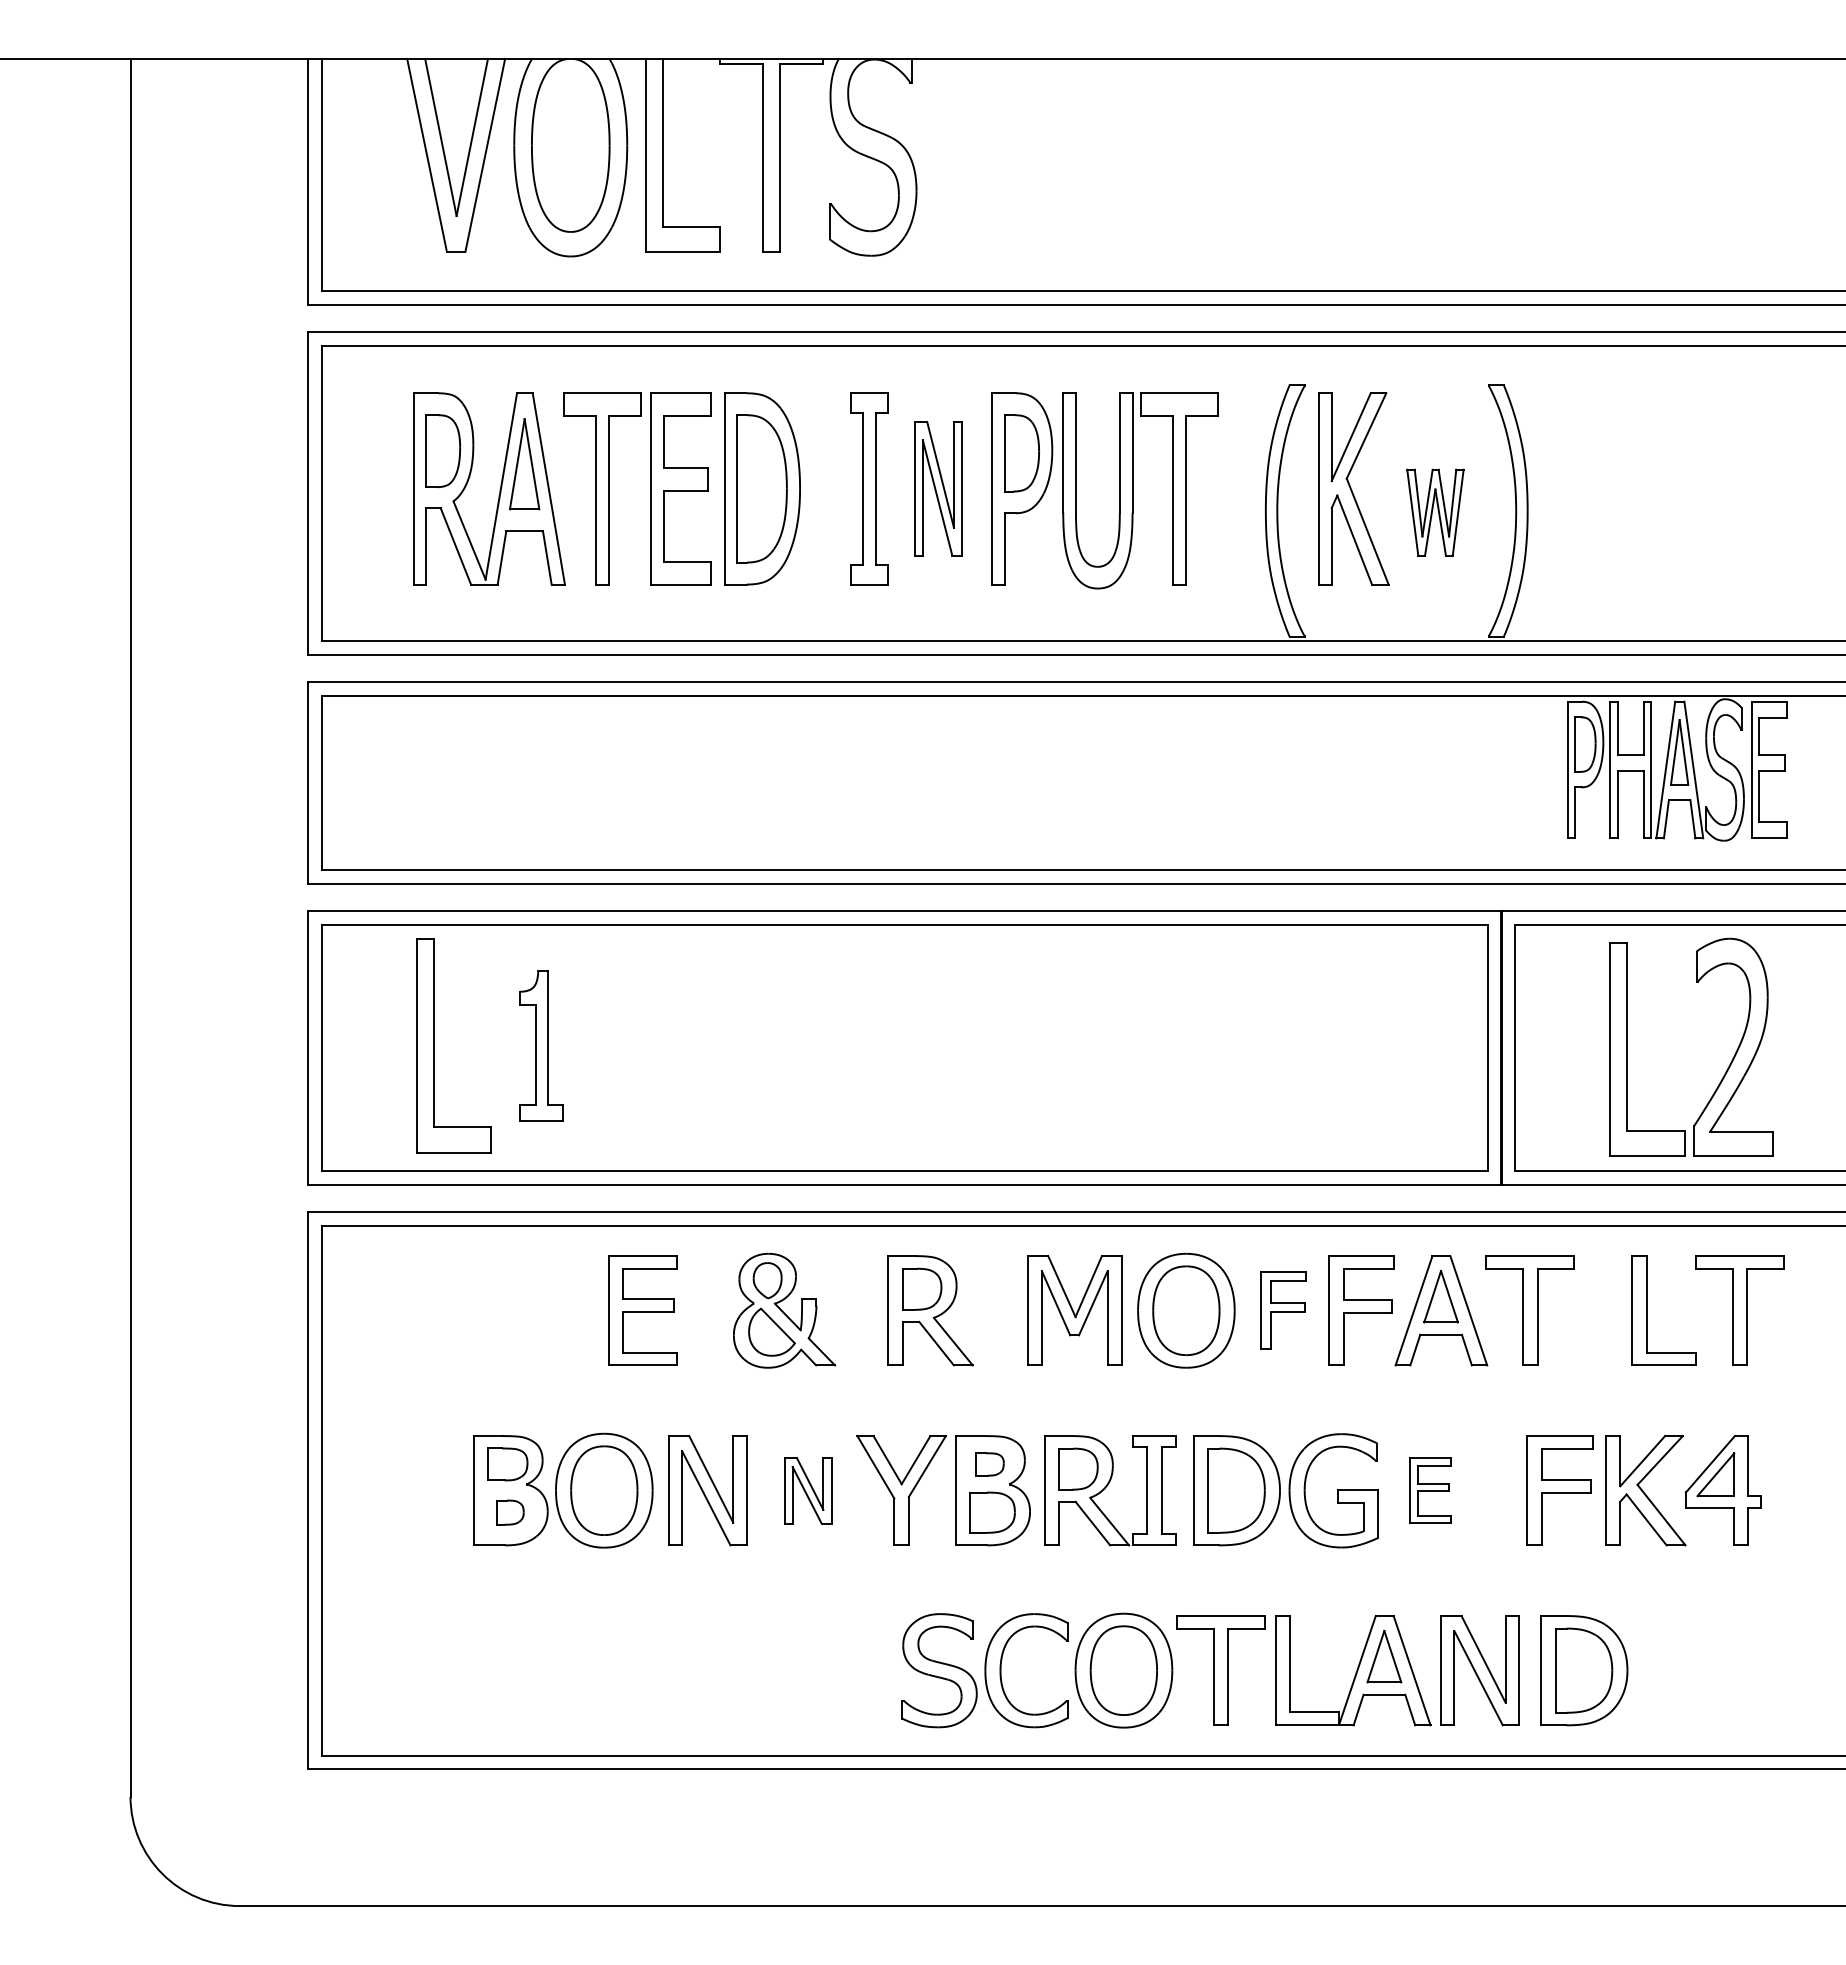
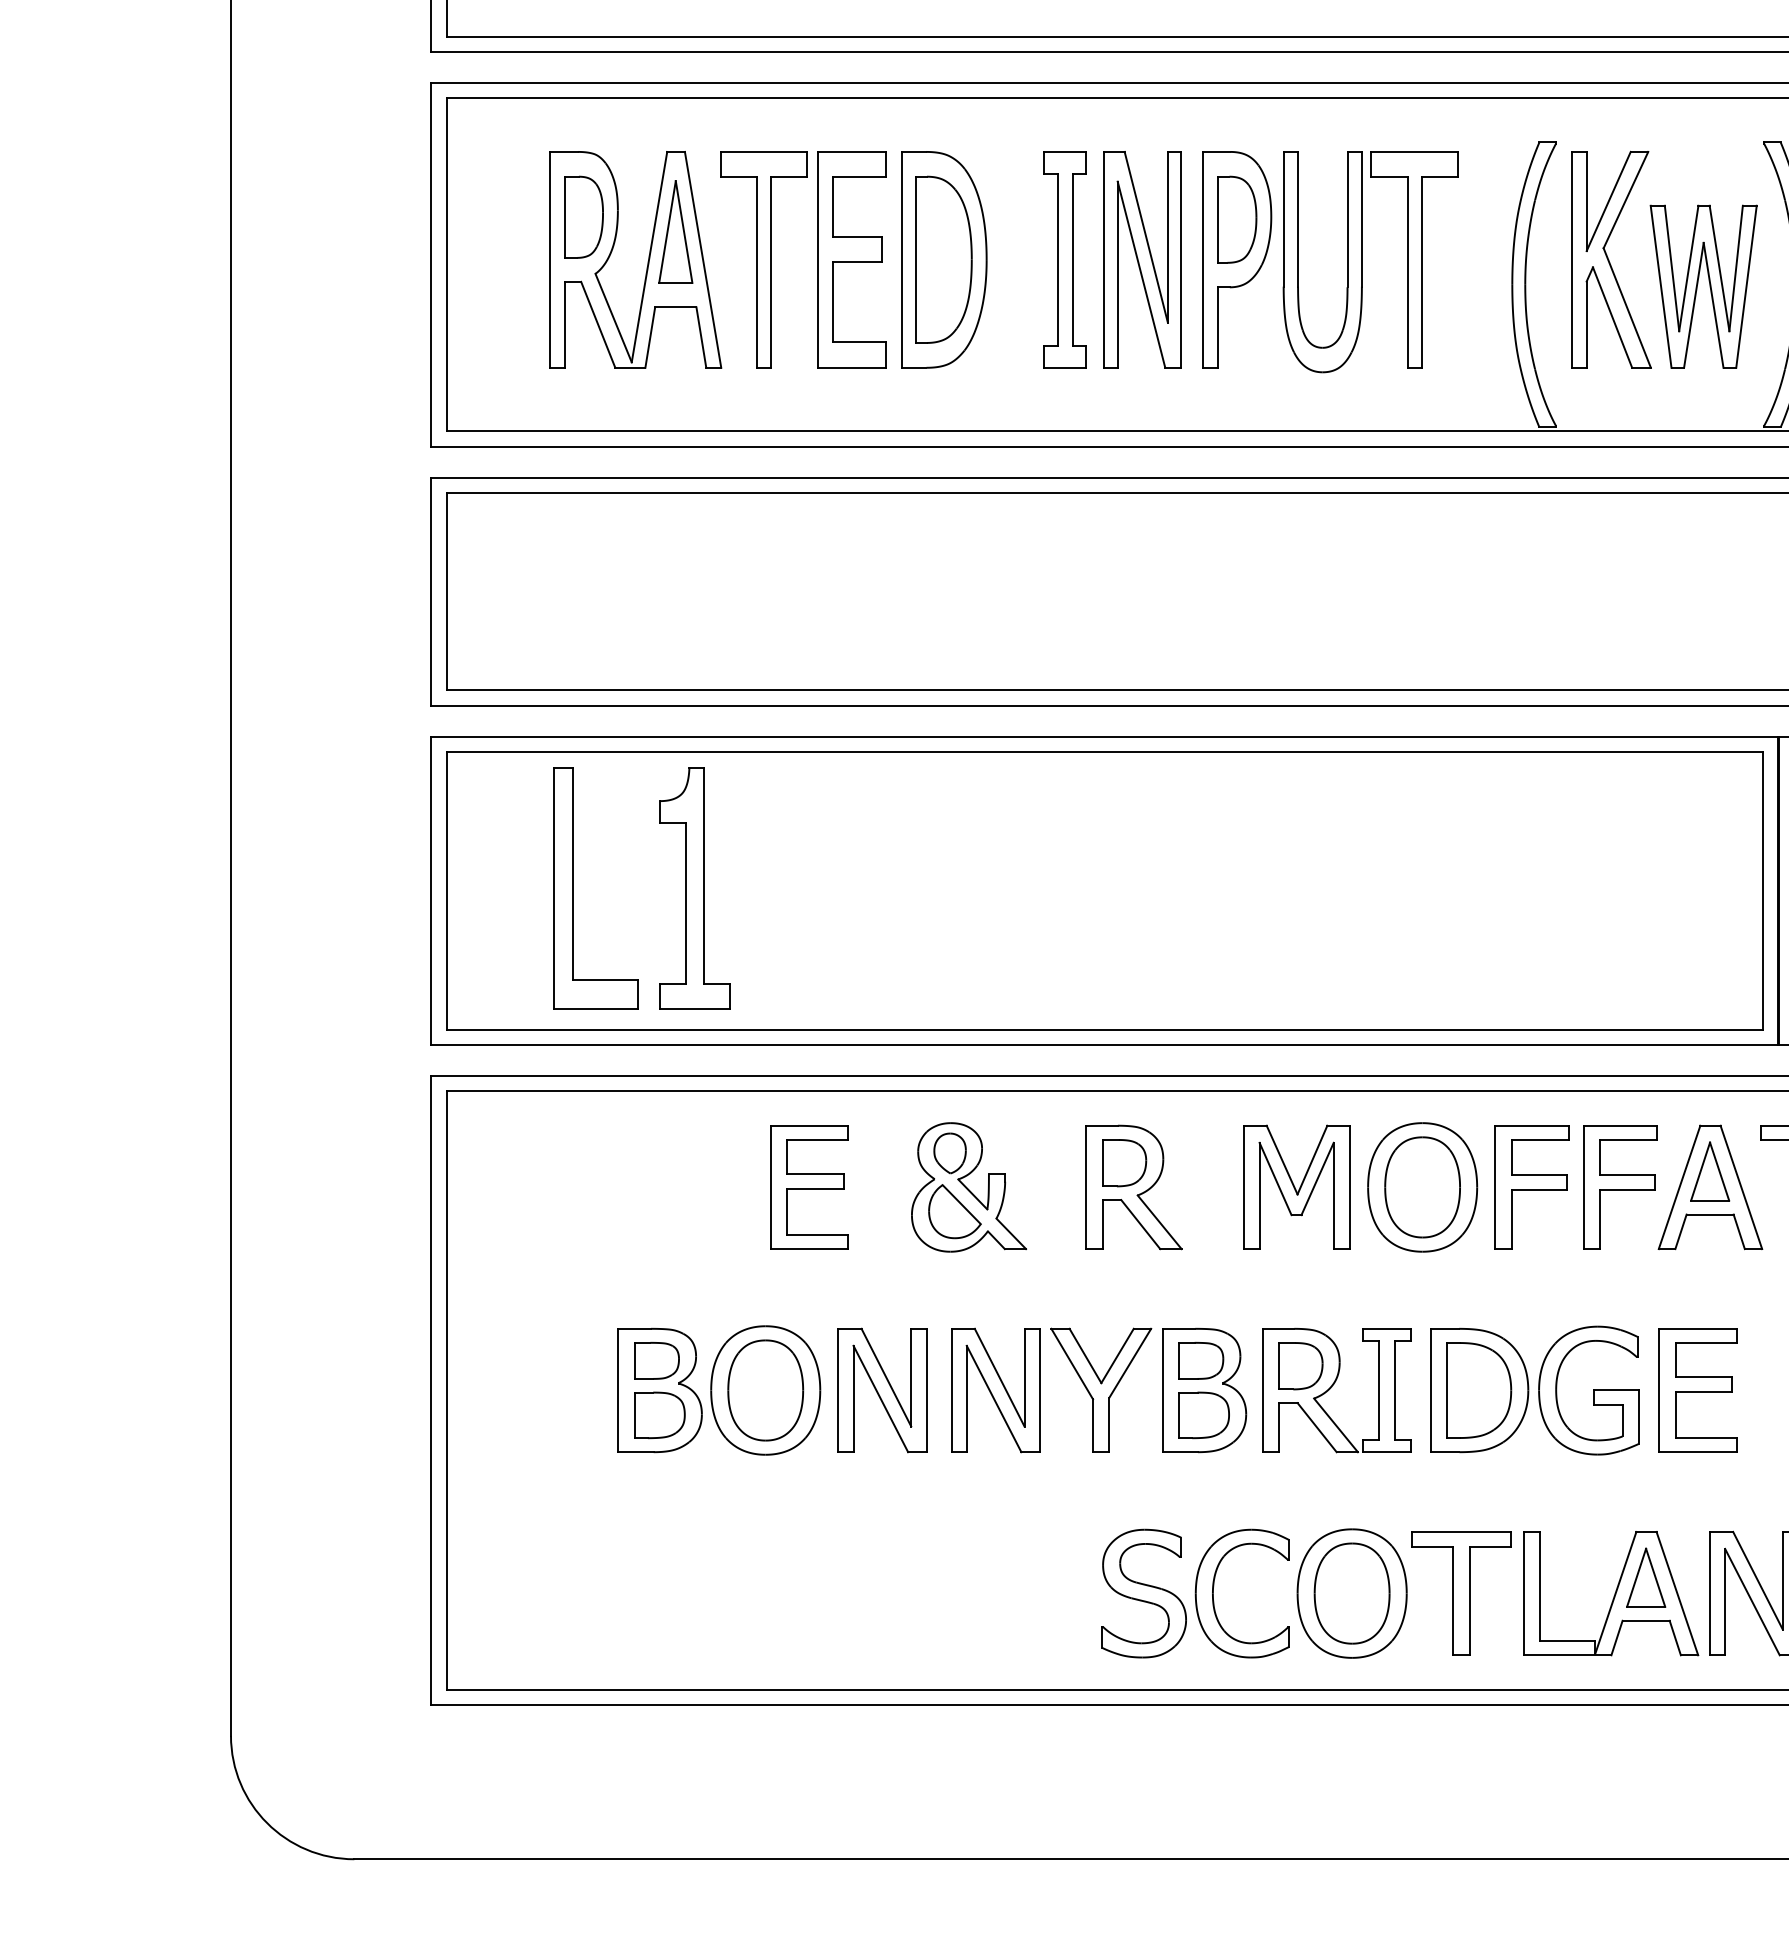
part: (938, 488) -> (1142, 259), size x1.43
part: (1435, 512) -> (1703, 286), size x1.67
part: (541, 1045) -> (694, 888), size x1.43
part: (1283, 1310) -> (1532, 1187), size x1.43
part: (989, 1464) -> (1200, 1360), size x1.43
part: (807, 1490) -> (995, 1390), size x1.67
part: (1429, 1490) -> (1697, 1390), size x1.67
part: (510, 1512) -> (659, 1415), size x1.67

